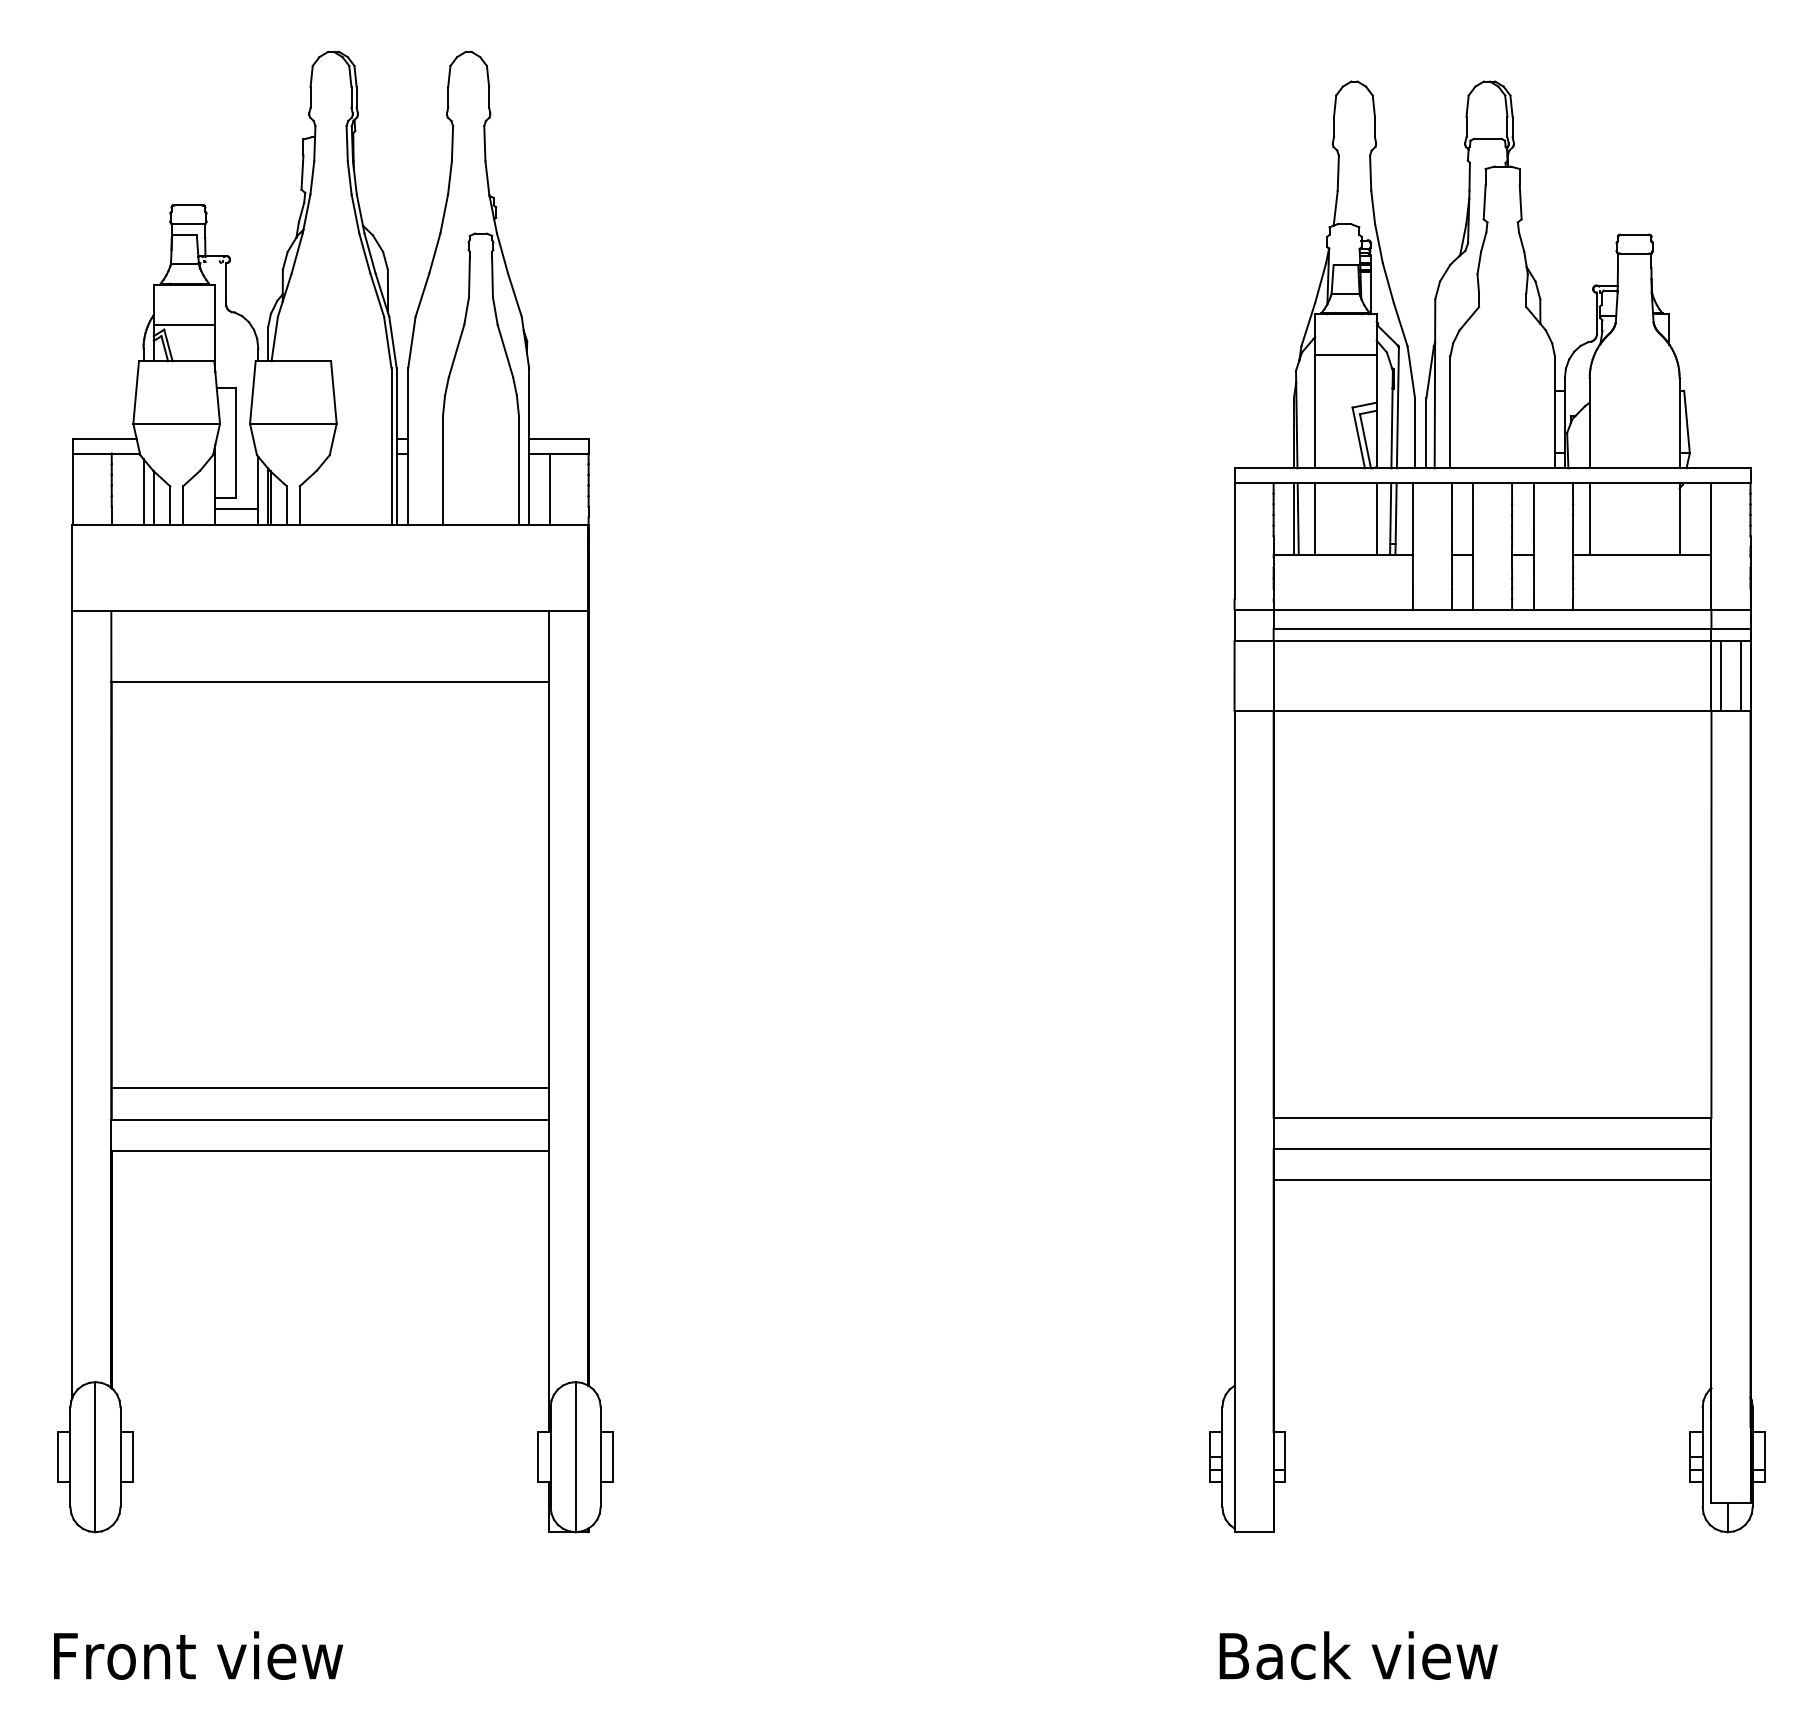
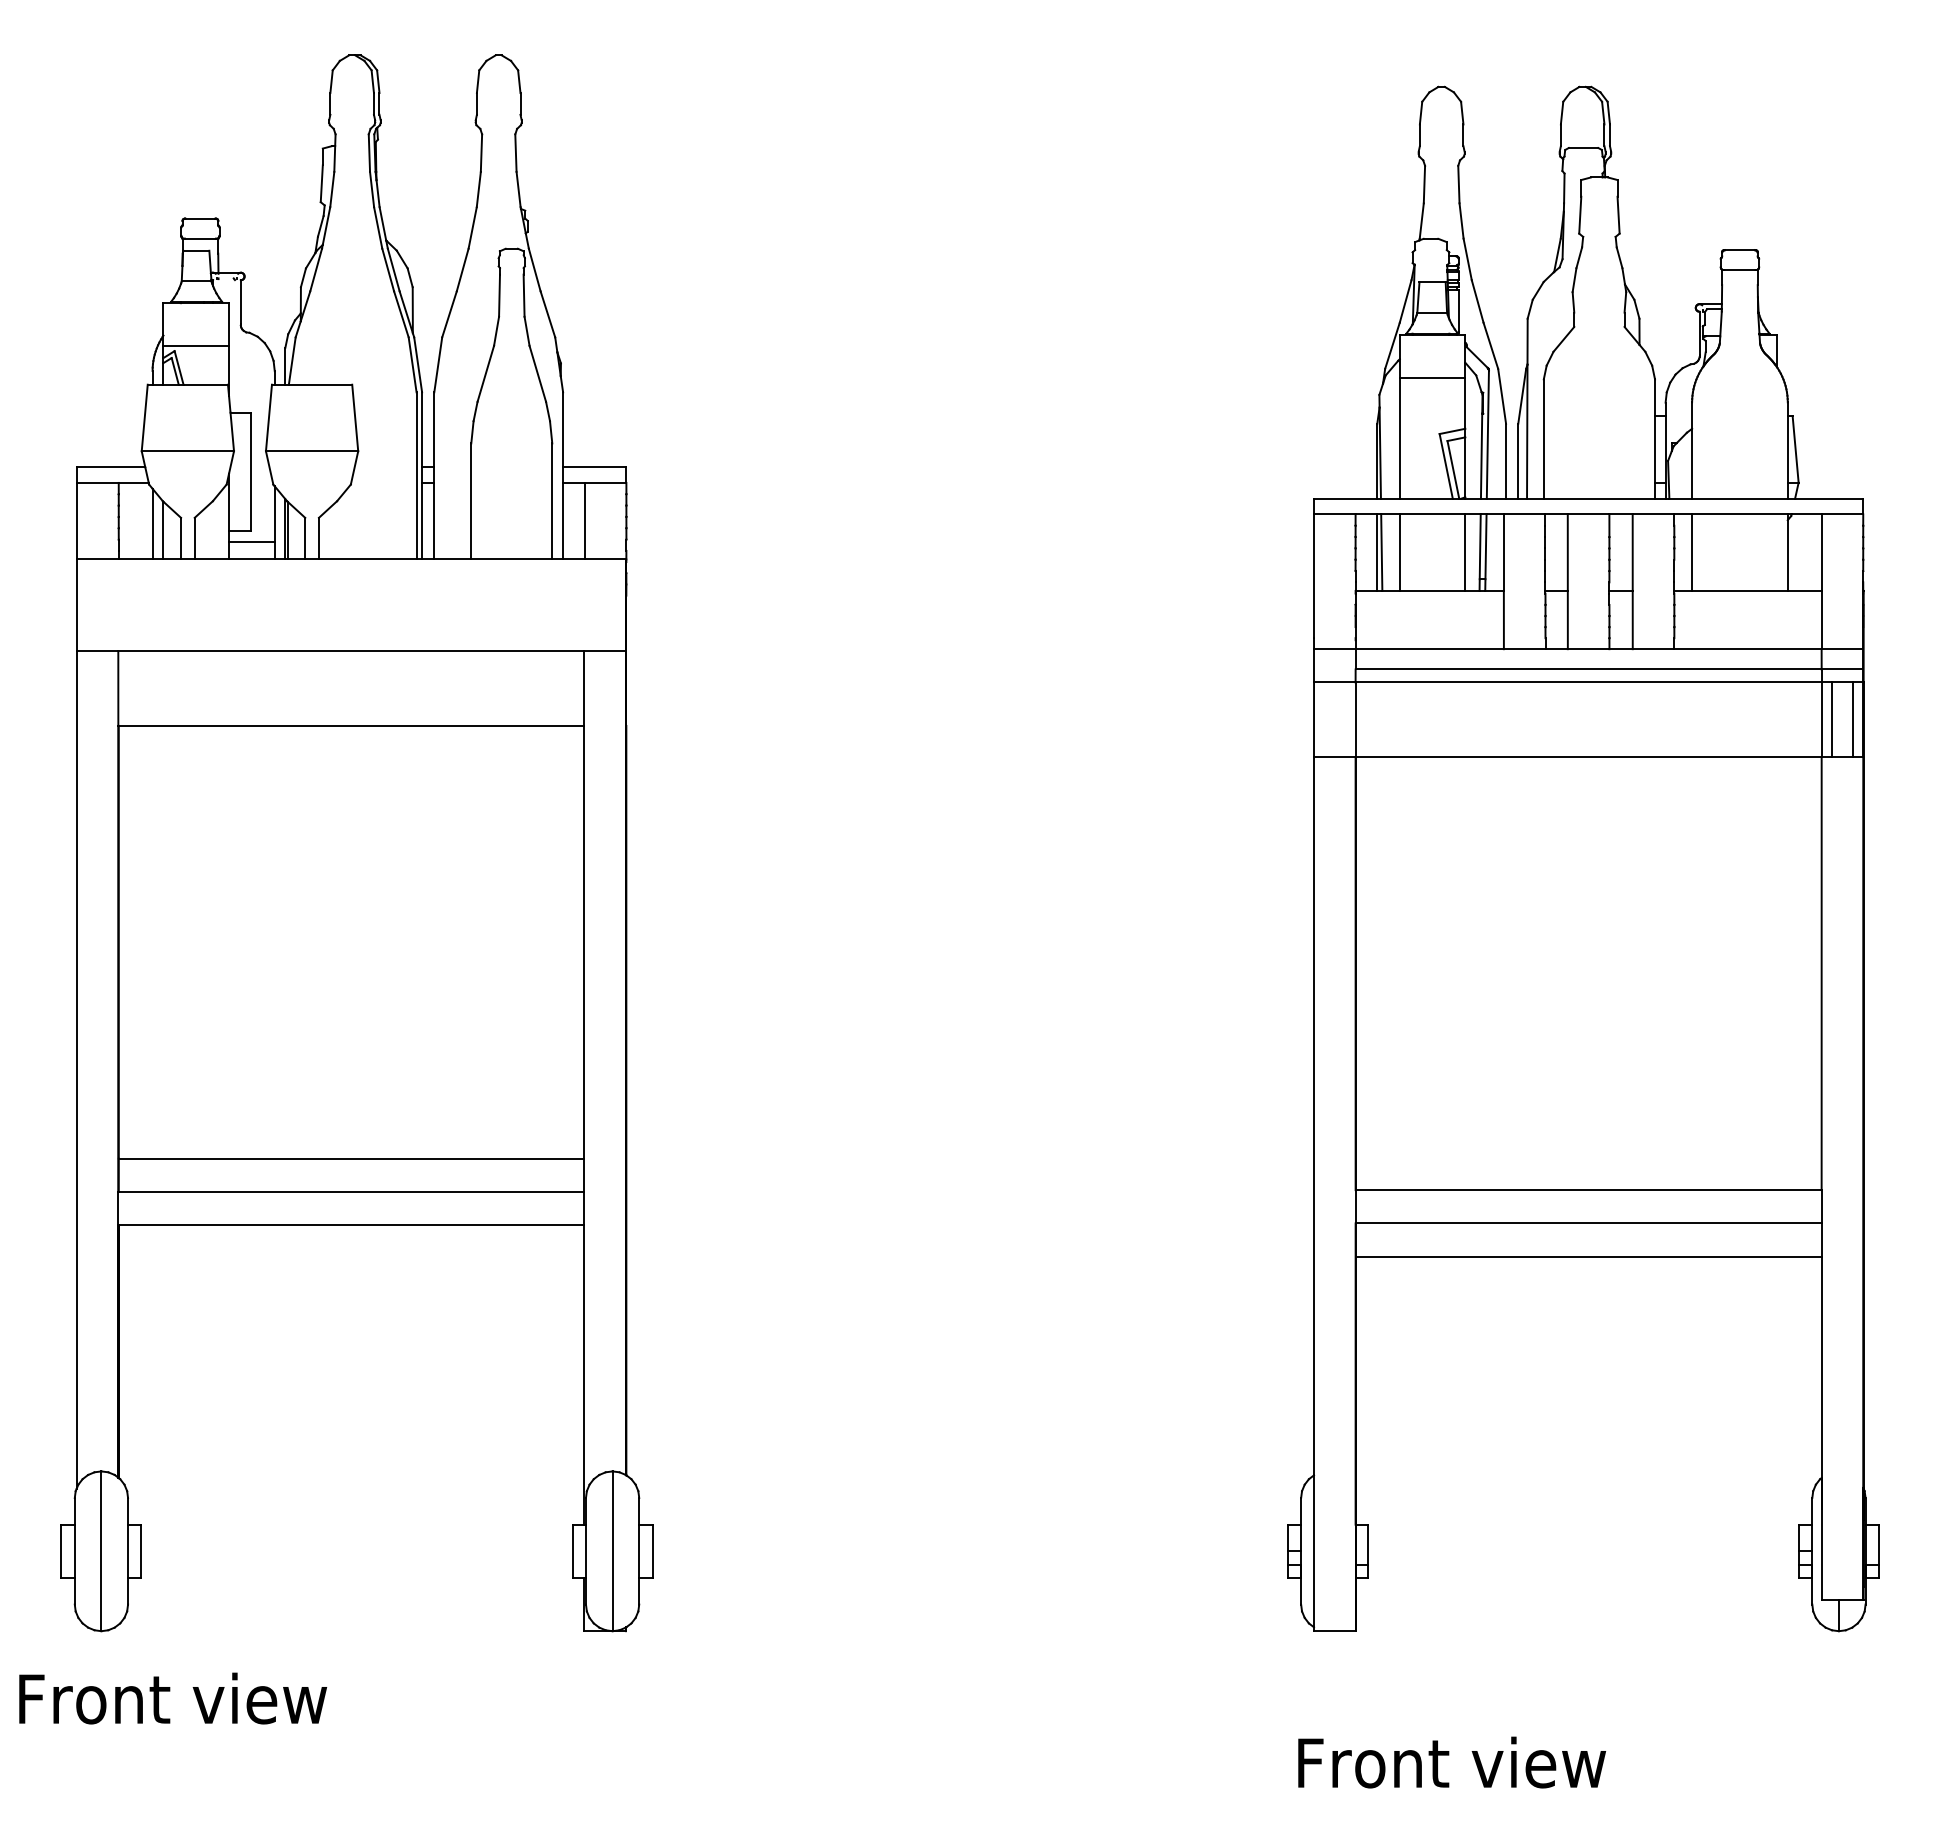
text: (198, 1655) -> (173, 1698), moved
text: (1367, 1655) -> (1455, 1762), Back view -> Front view

